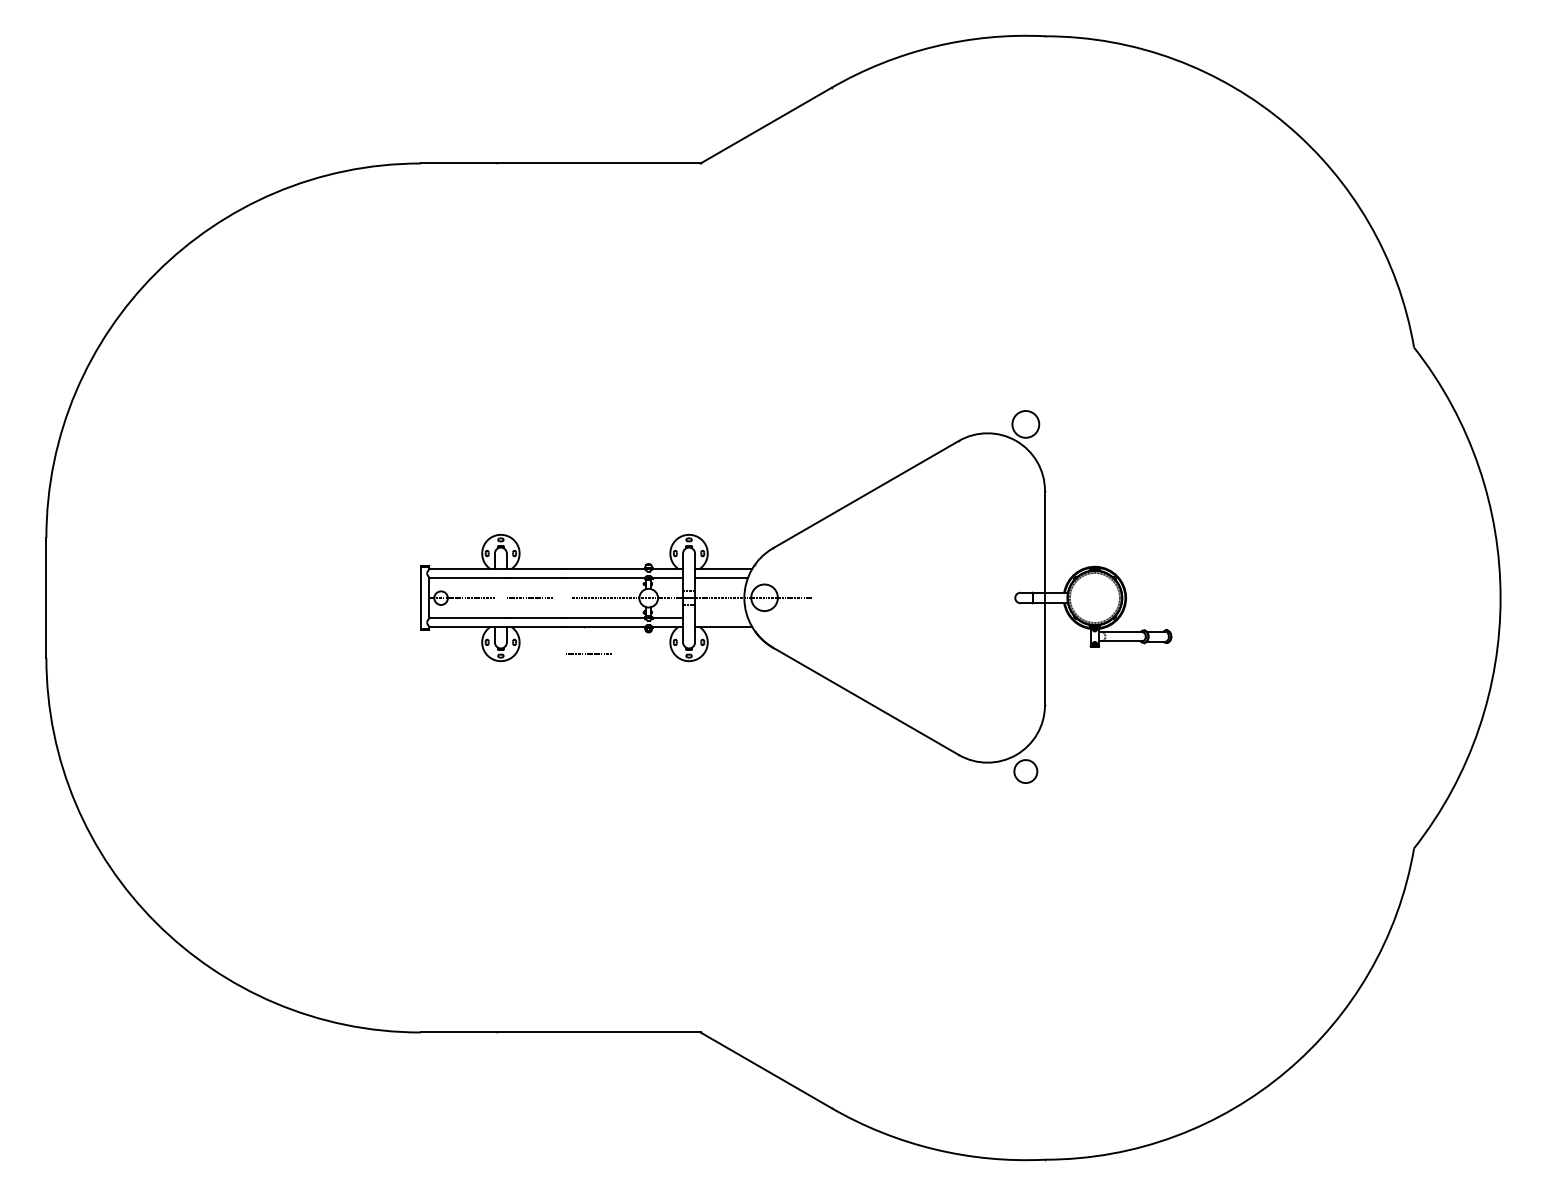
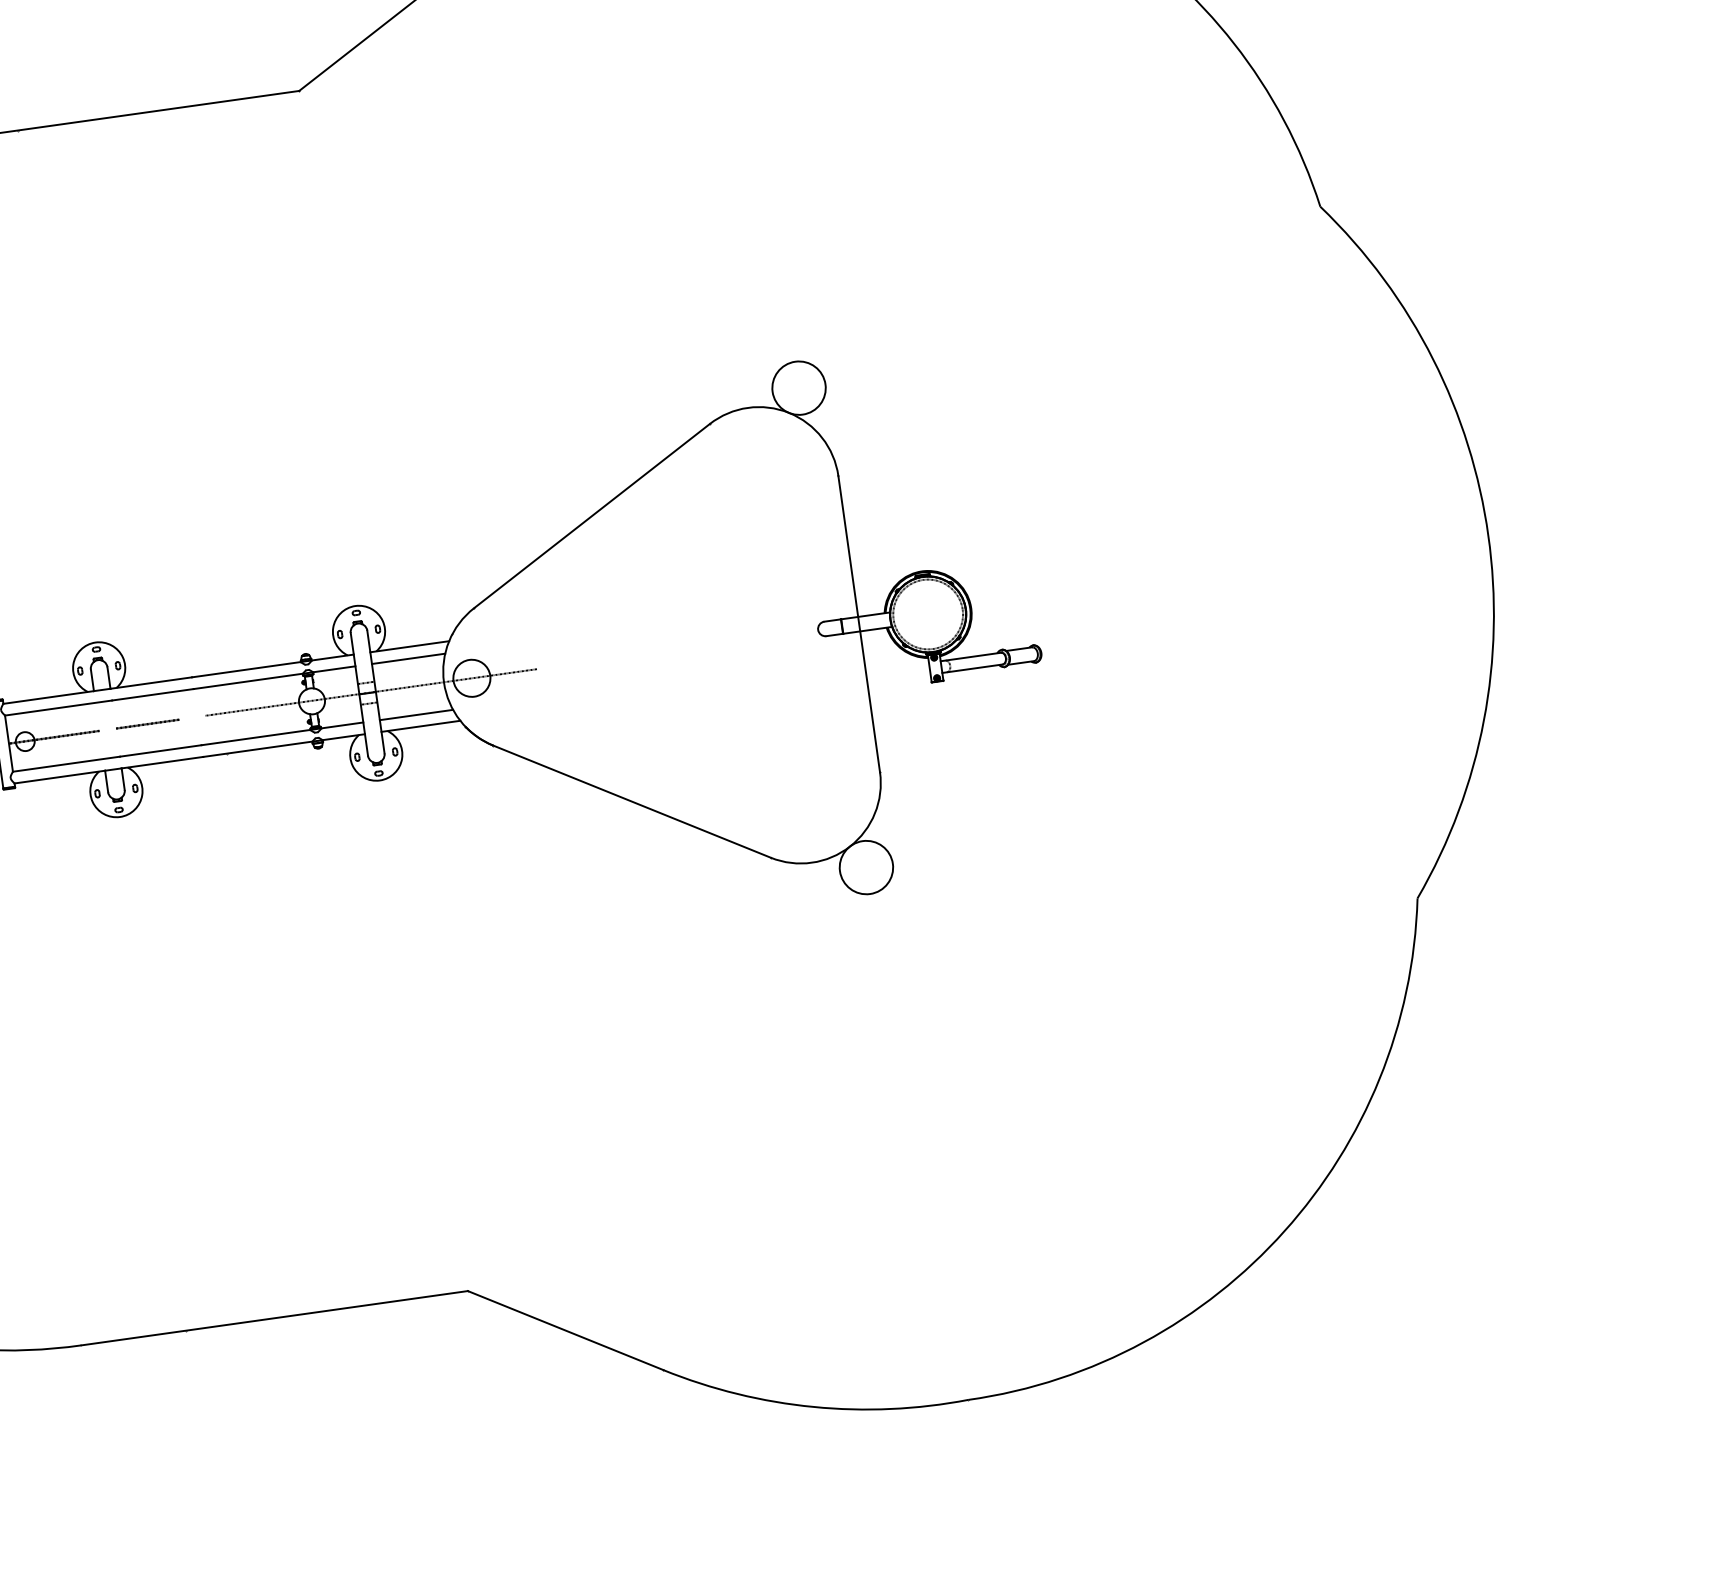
circle: (1025, 424) -> (798, 388), size x1.43
line: (721, 618) -> (416, 715), added
line: (588, 653) -> (239, 789), removed
circle: (1025, 771) -> (865, 867), size x1.67

